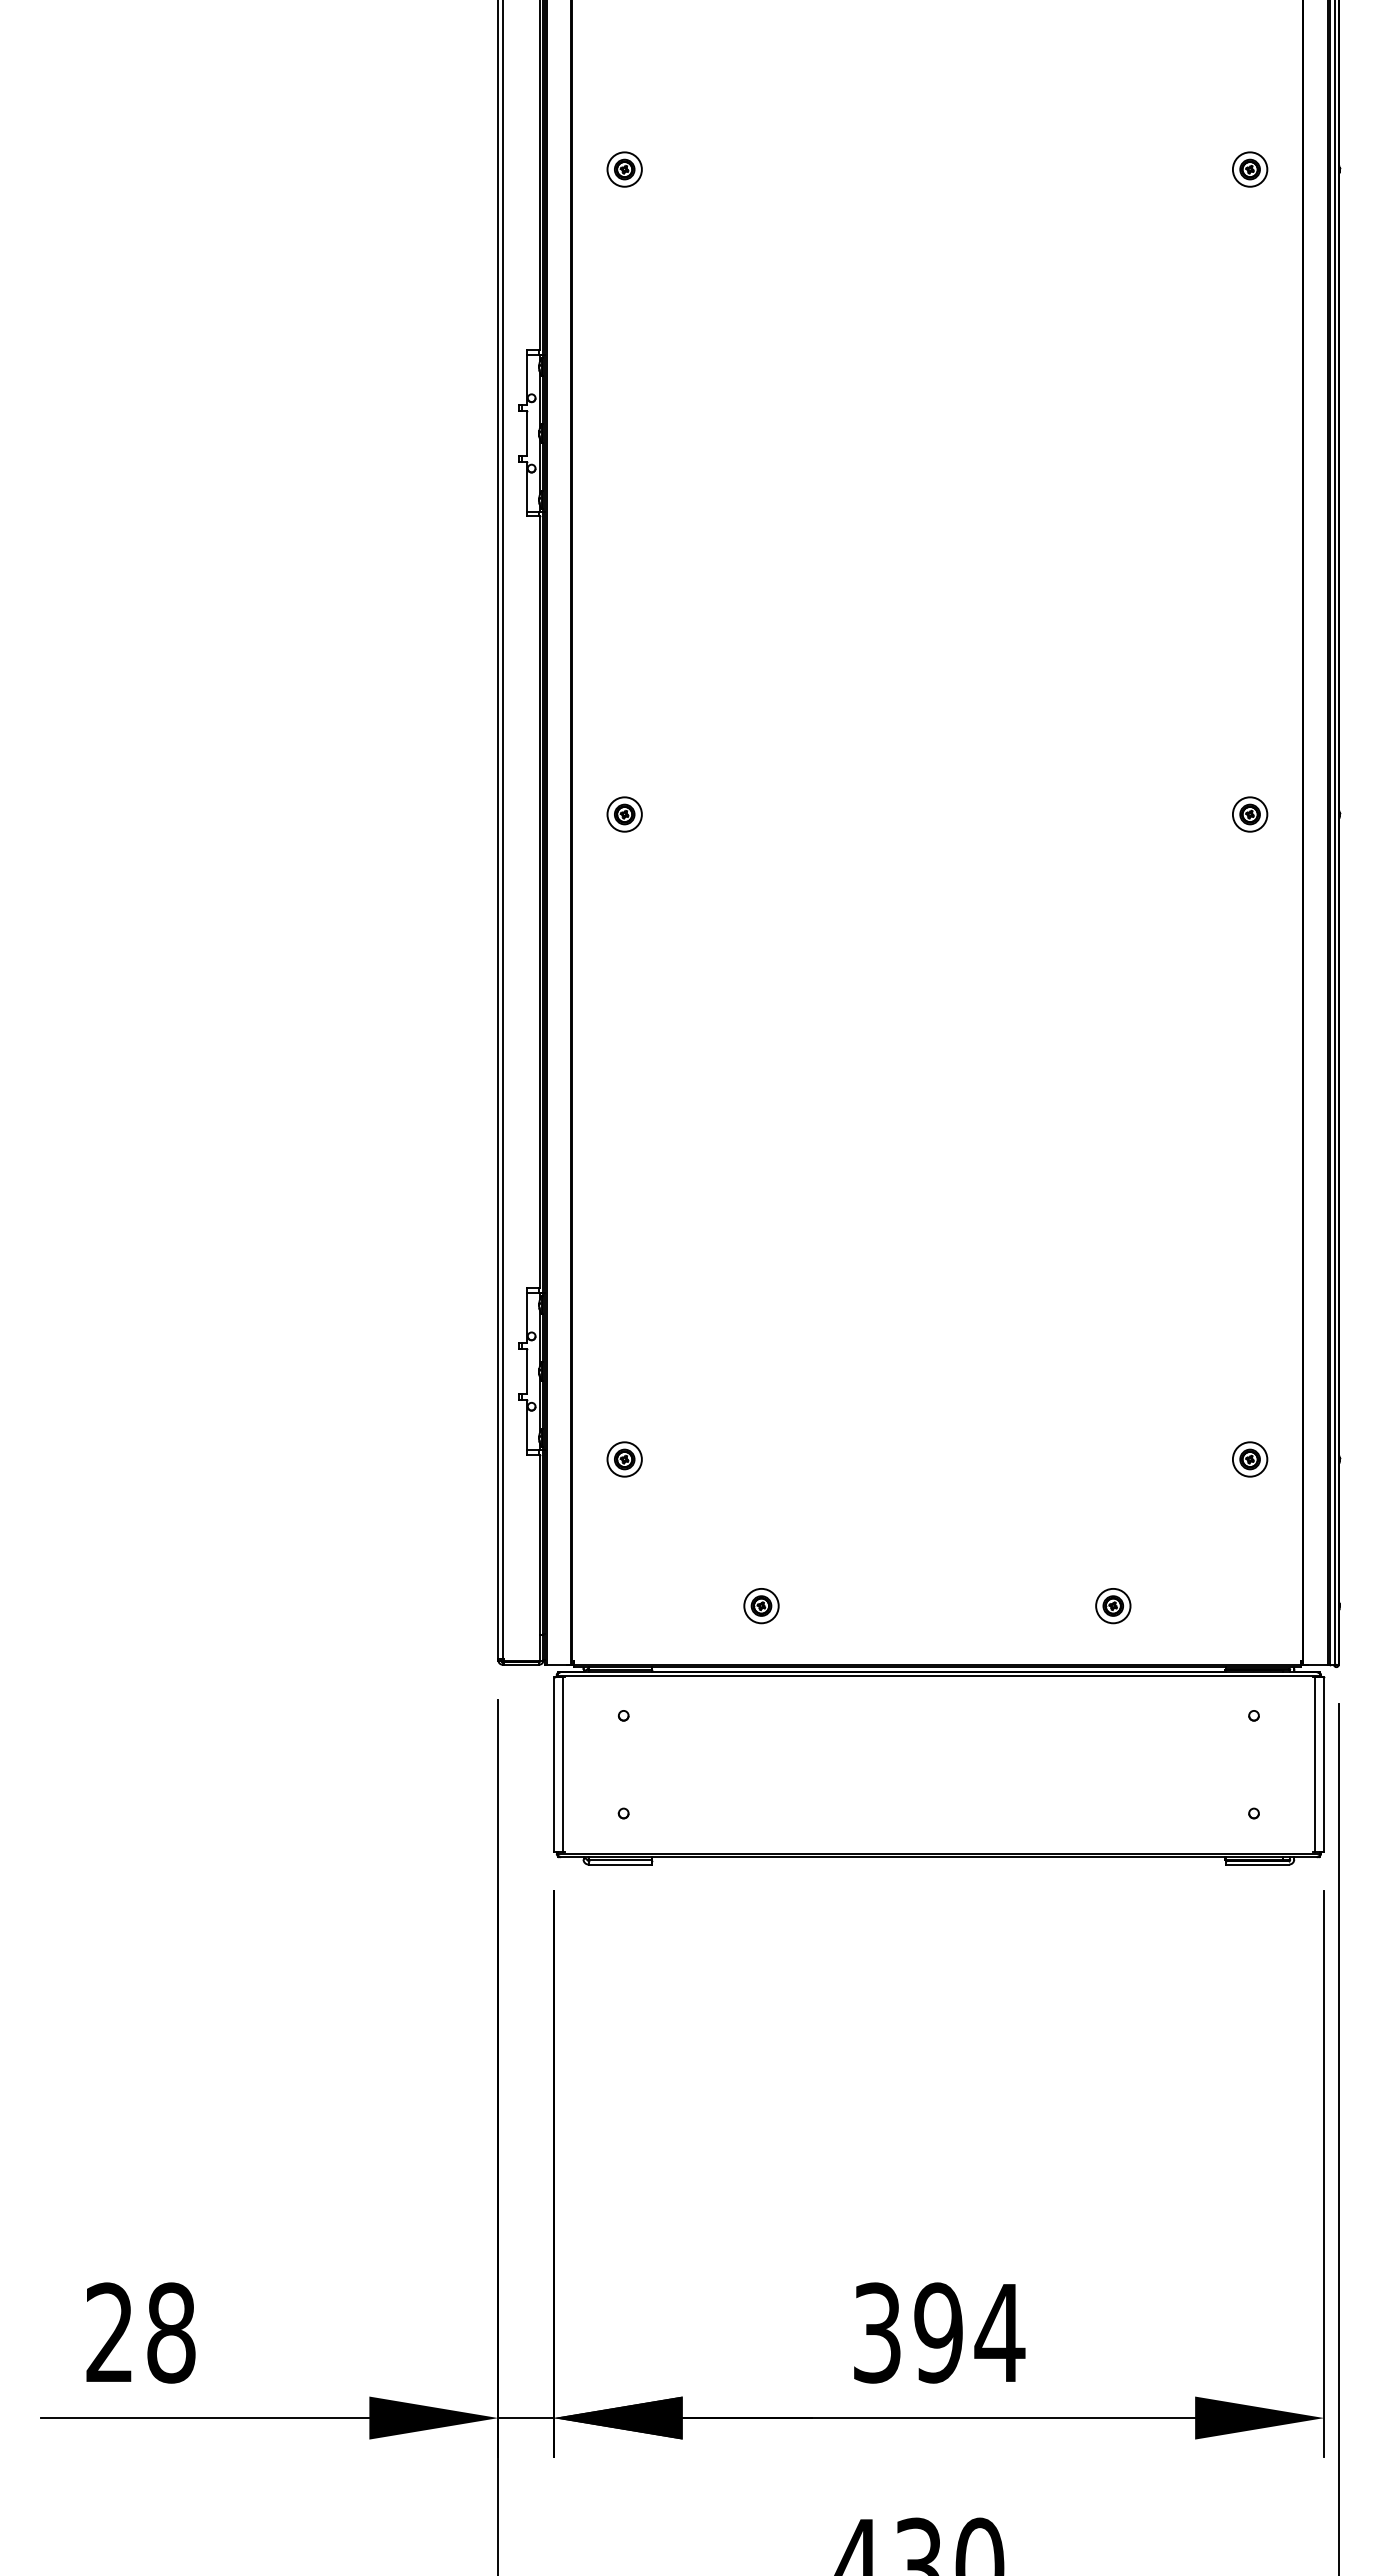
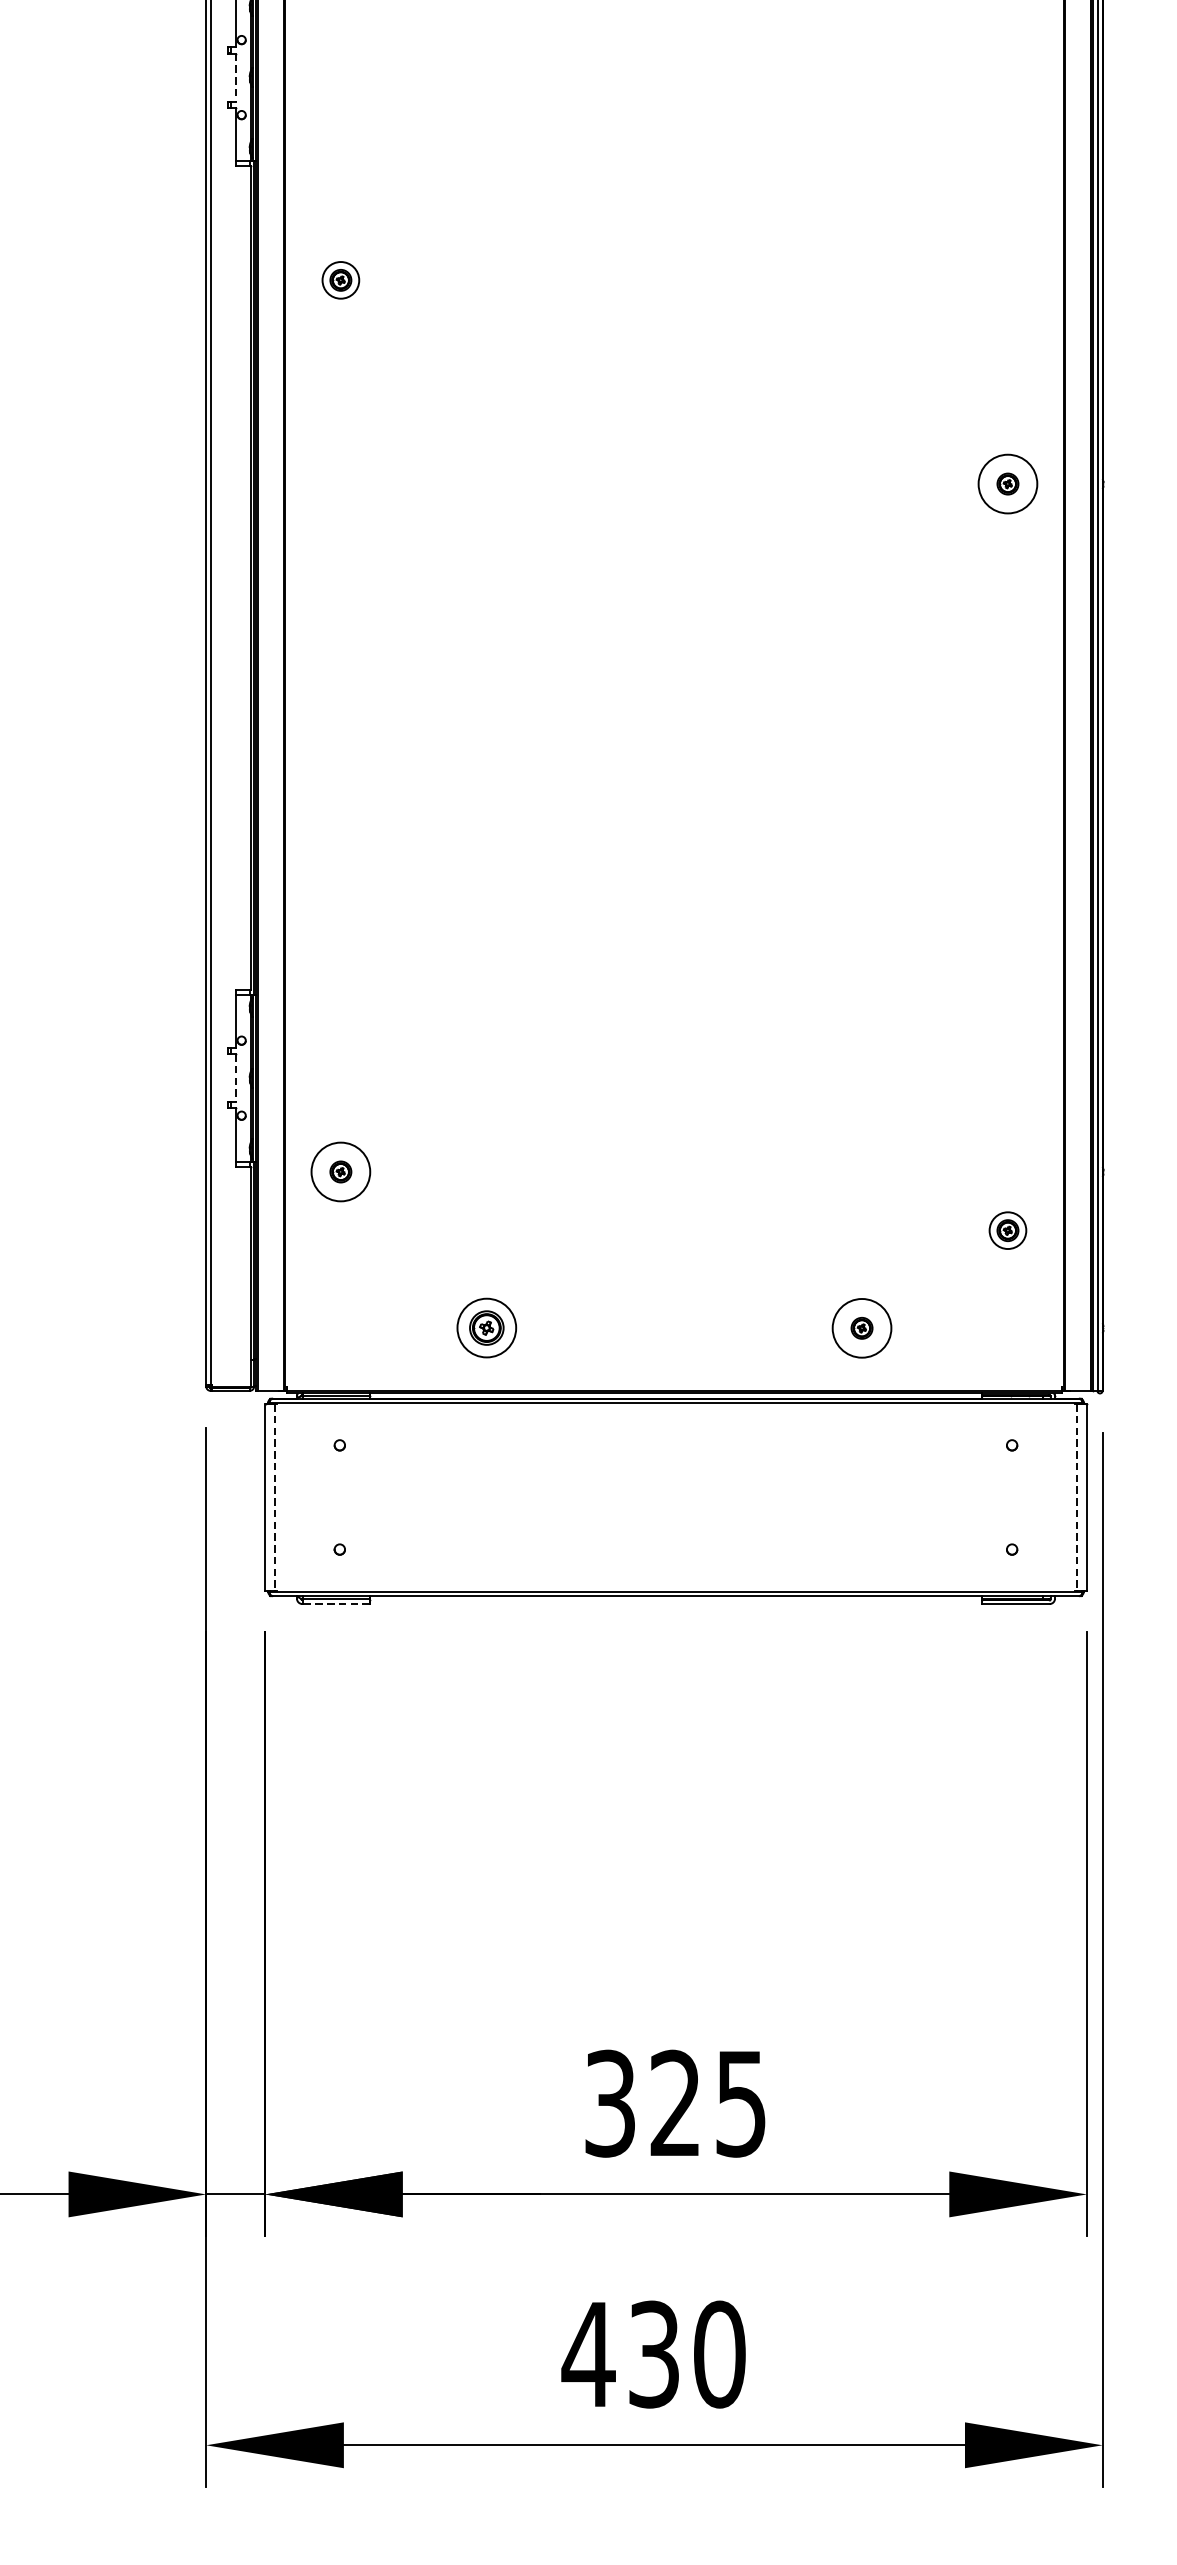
line: (526, 433) -> (236, 77), solid -> dashed
part: (624, 814) -> (340, 280), moved
circle: (1249, 814) -> (1007, 484), size x1.6
line: (526, 1372) -> (236, 1079), solid -> dashed
circle: (624, 1459) -> (340, 1172), size x1.6
part: (1250, 1459) -> (1008, 1230), moved
circle: (1113, 1605) -> (862, 1327), size x1.6
part: (761, 1606) -> (486, 1328), size x1.6
line: (562, 1765) -> (274, 1498), solid -> dashed
line: (1315, 1765) -> (1077, 1498), solid -> dashed
line: (619, 1864) -> (335, 1603), solid -> dashed
text: (969, 2332) -> (708, 2103), 394 -> 325

